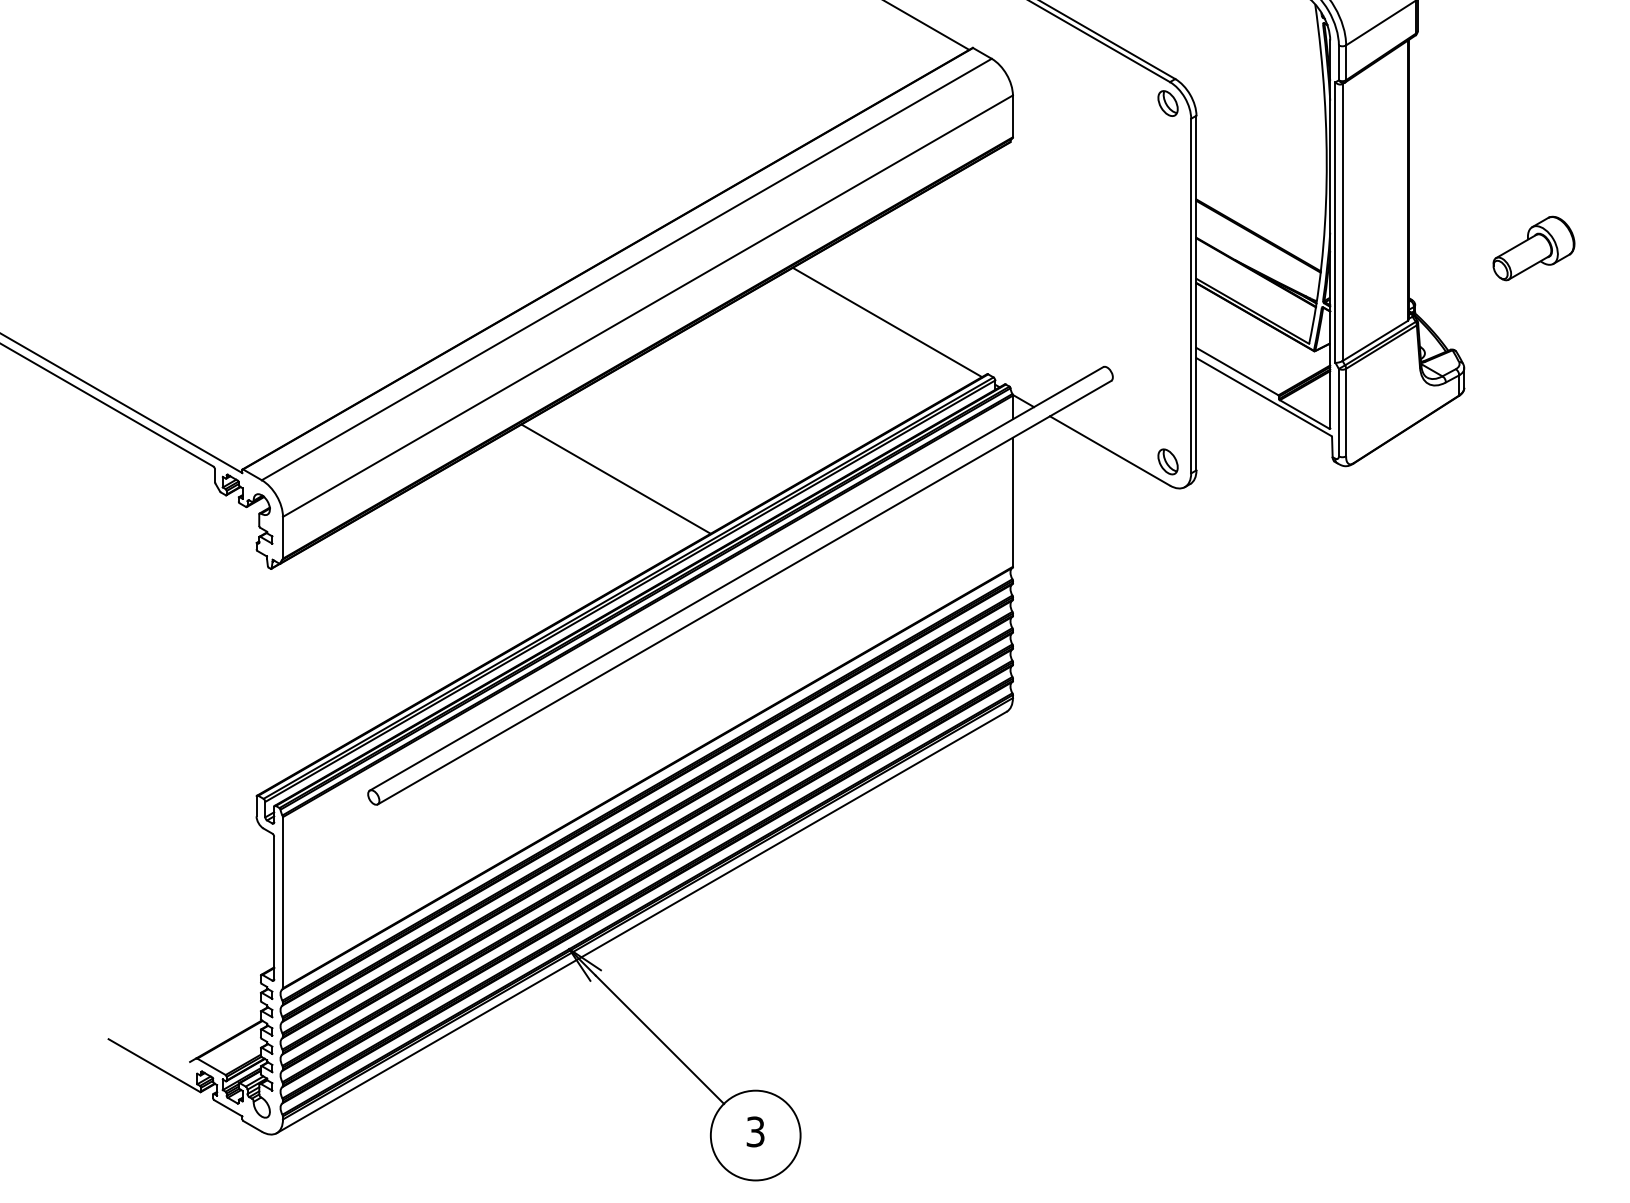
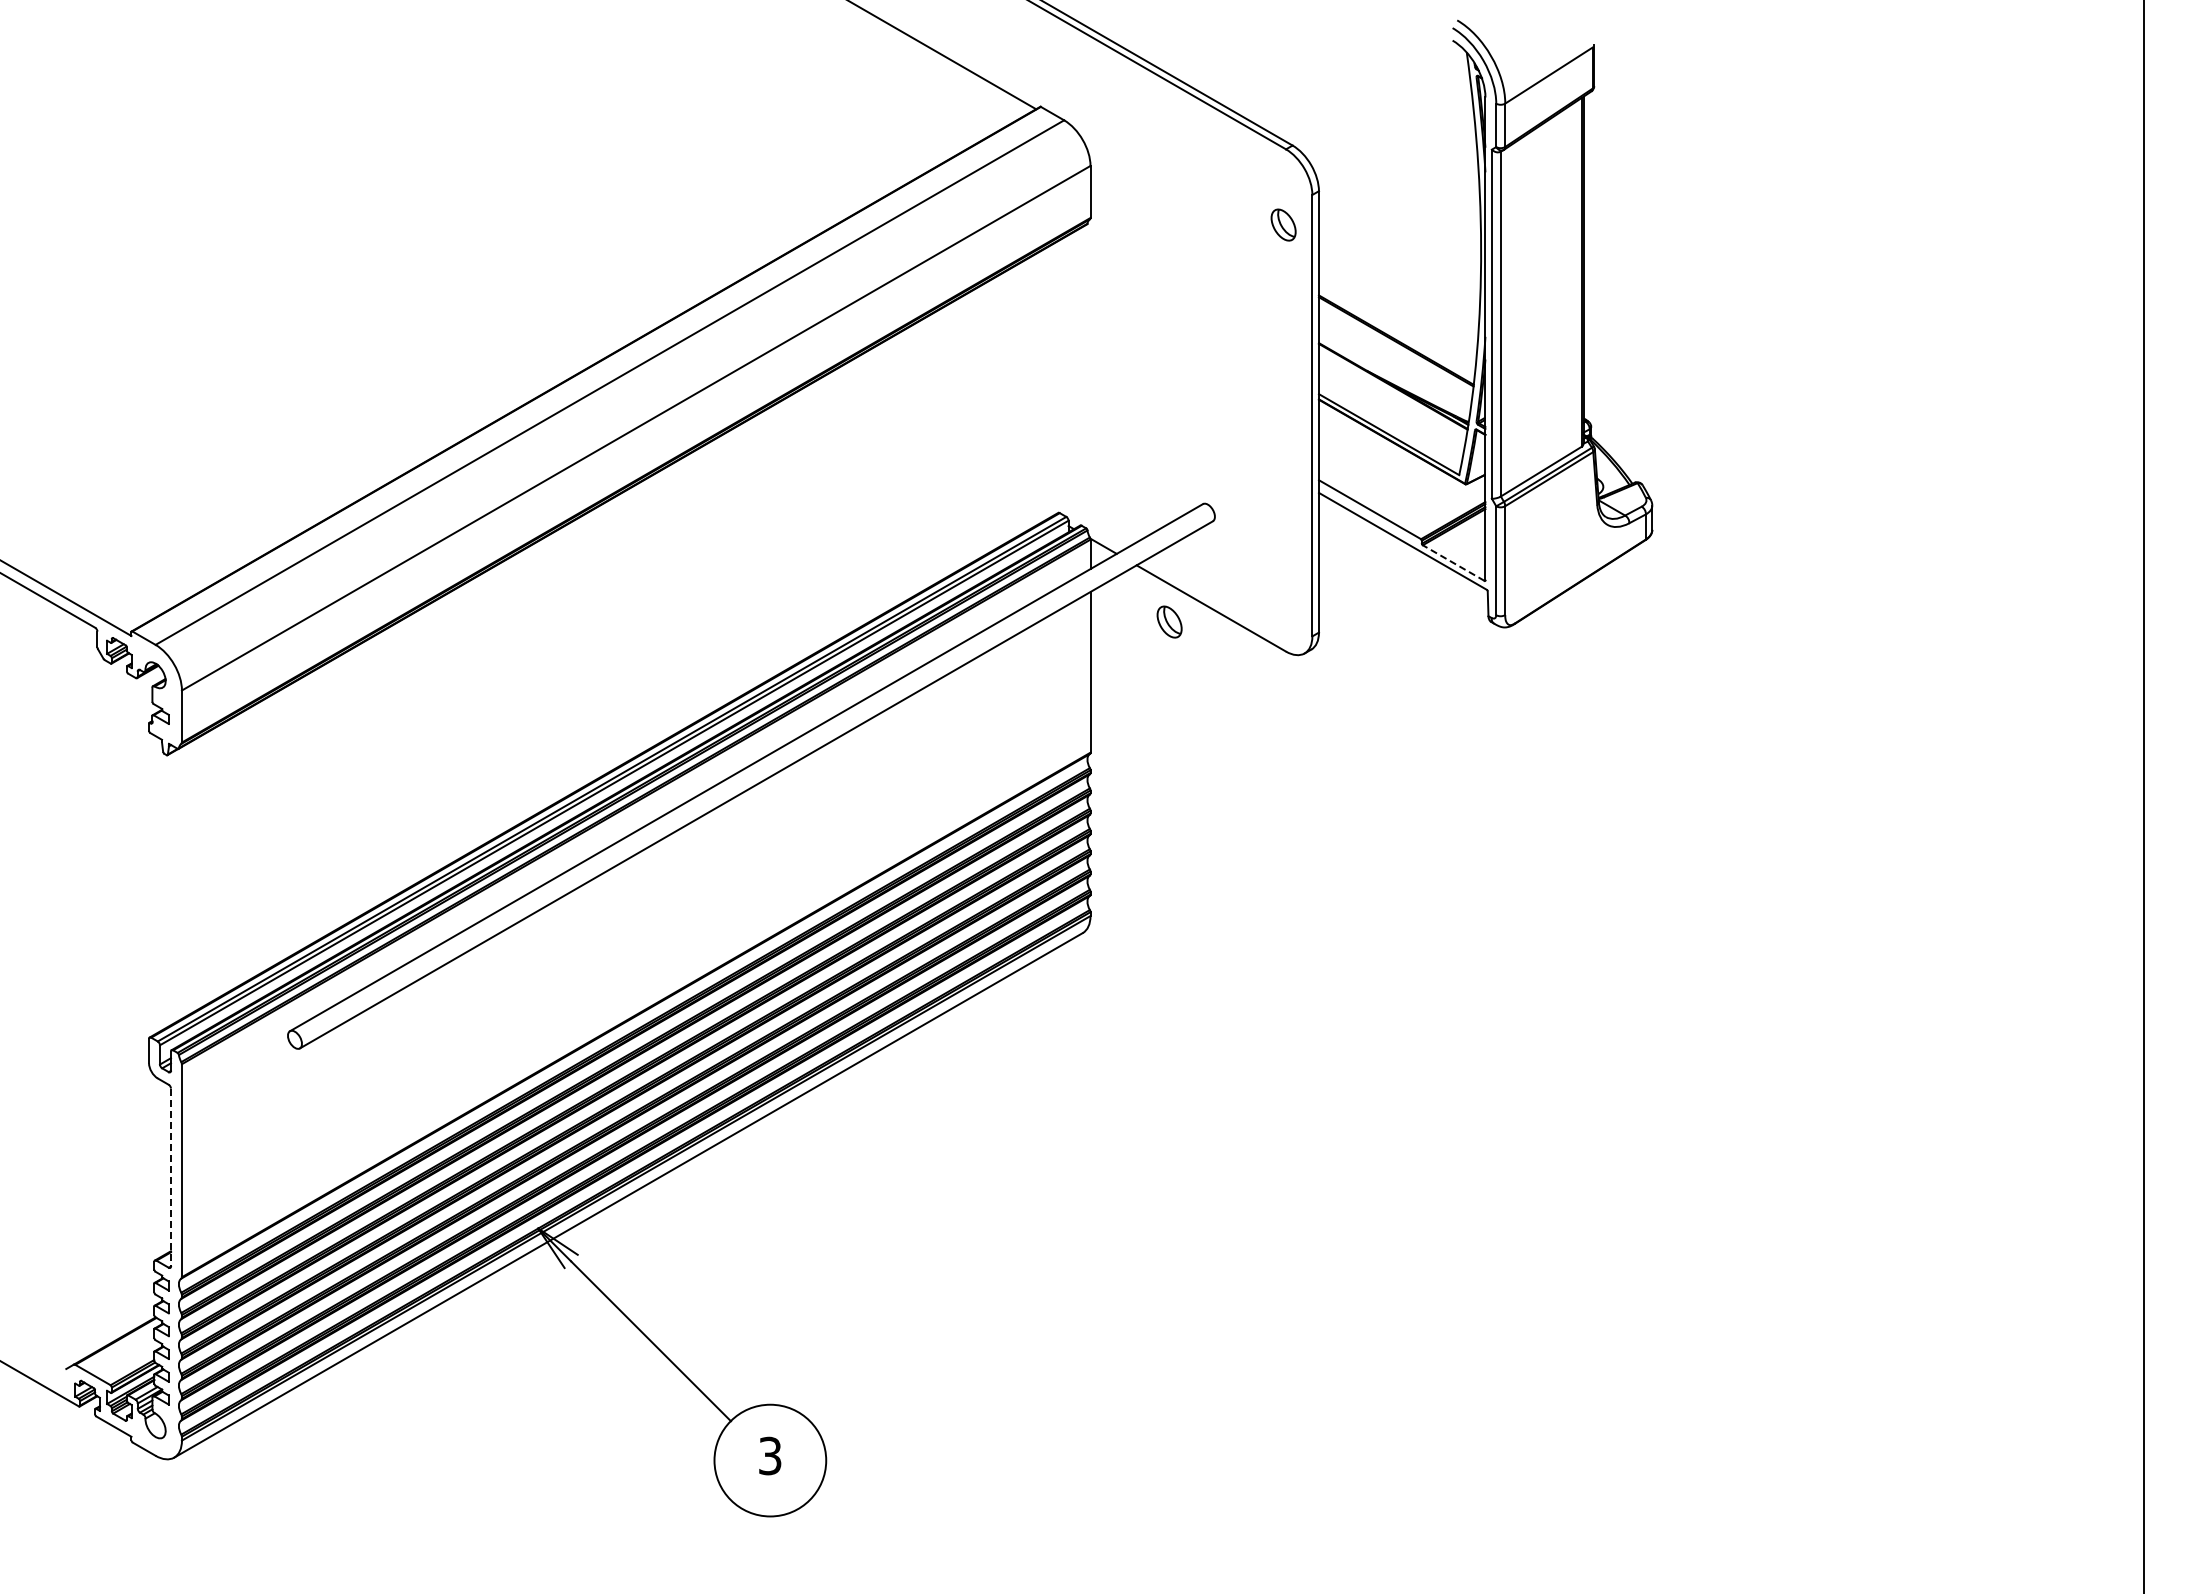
part: (1167, 103) -> (1283, 224), moved
part: (1533, 248) -> (1738, 356), removed
line: (887, 322) -> (934, 448), removed
line: (1304, 414) -> (1453, 563), solid -> dashed
part: (1167, 461) -> (1169, 621), moved
line: (616, 479) -> (596, 643), removed
line: (273, 908) -> (170, 1177), solid -> dashed

